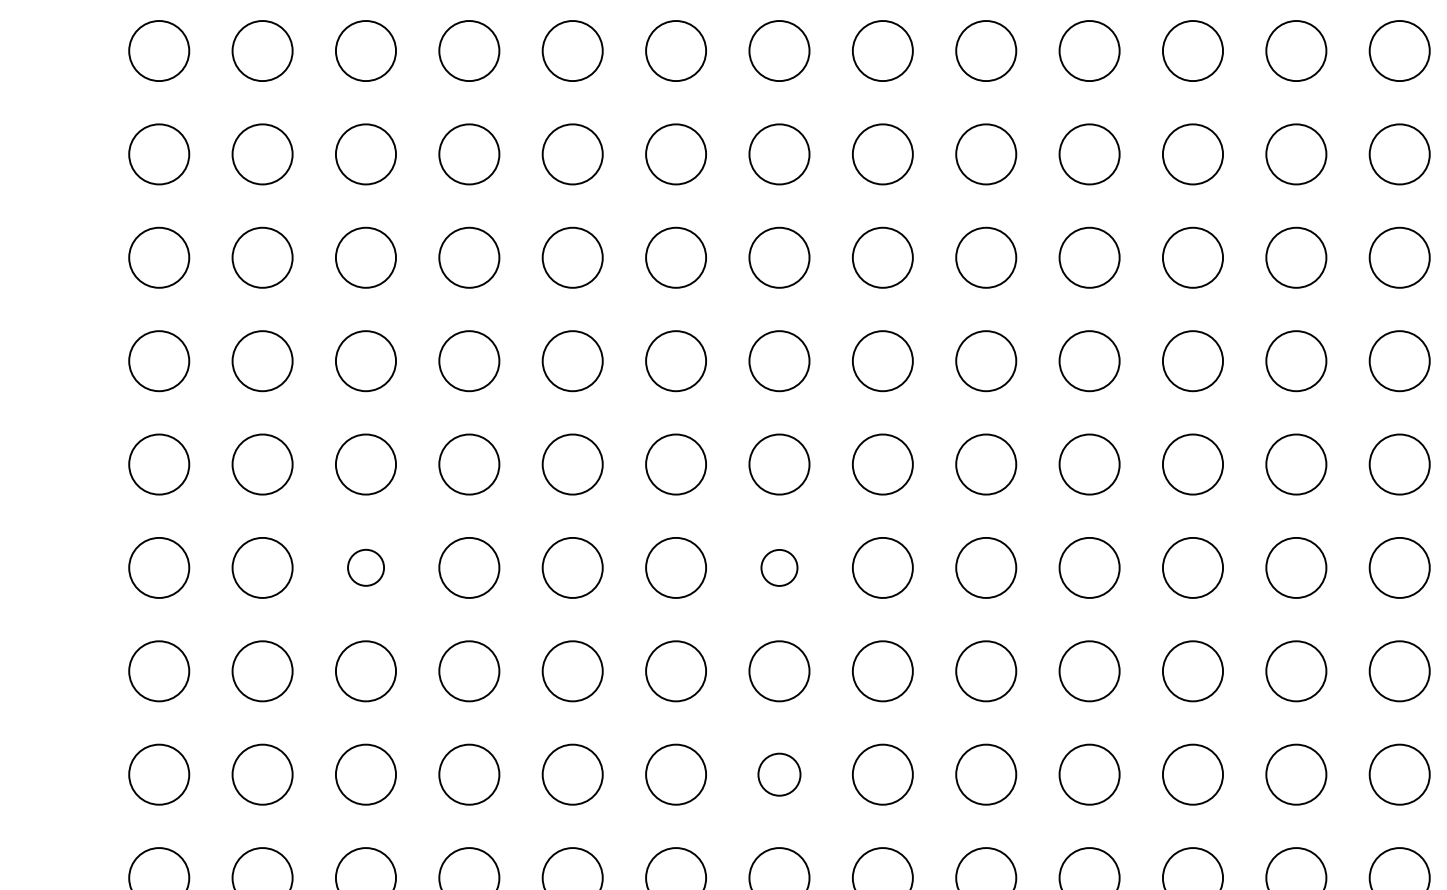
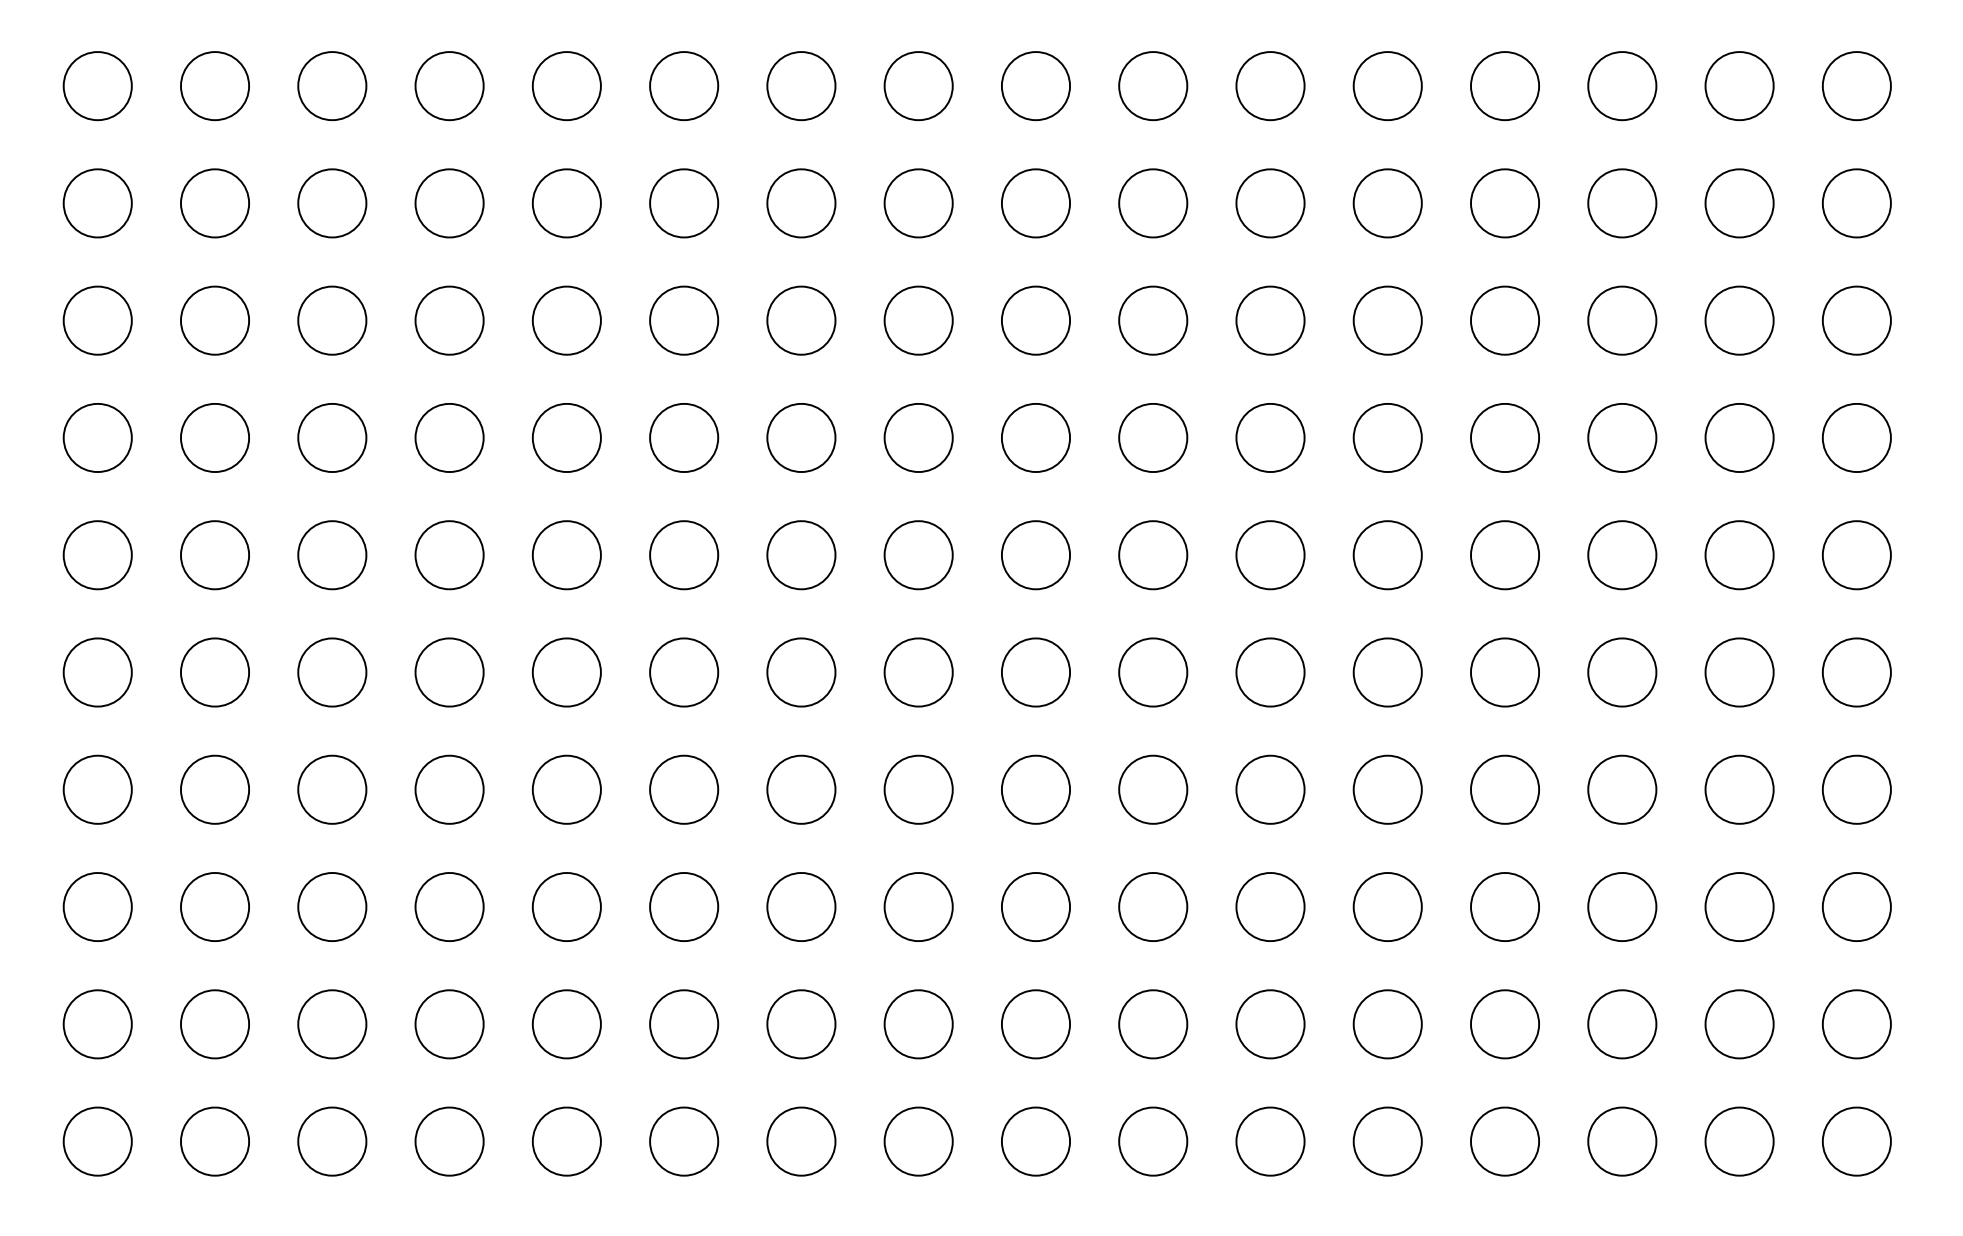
circle: (366, 567) -> (332, 789), size x1.67
circle: (779, 567) -> (801, 789), size x1.67
circle: (779, 774) -> (801, 1024), size x1.43

